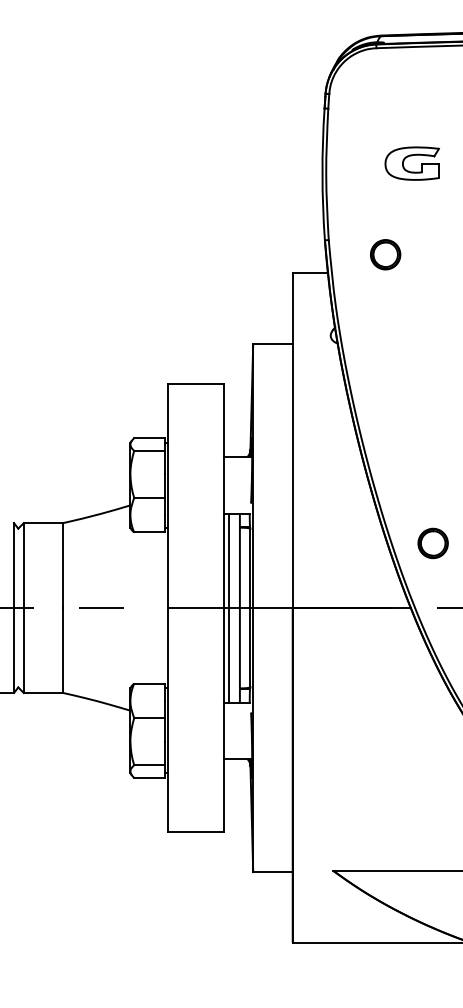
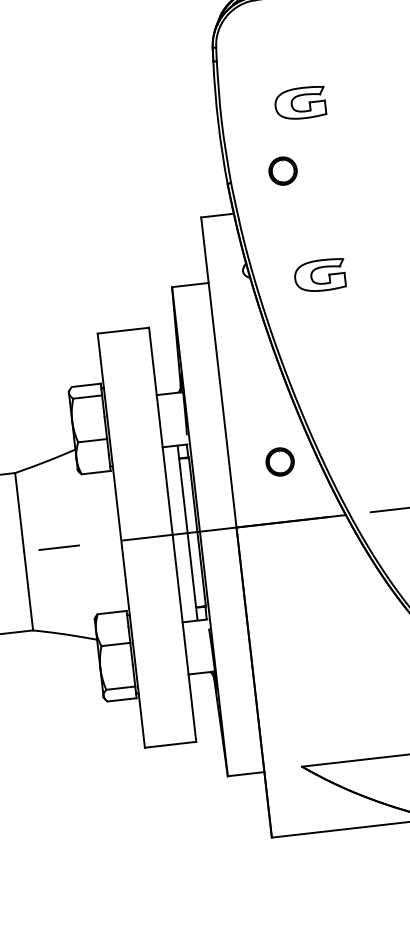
part: (385, 254) -> (282, 170), moved
part: (408, 343) -> (315, 270), added
part: (432, 543) -> (279, 462), moved
line: (229, 607) -> (177, 533), removed

